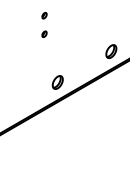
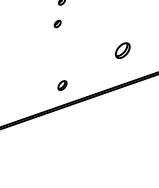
part: (111, 51) -> (123, 50), moved
part: (57, 82) -> (62, 85), size x0.6

